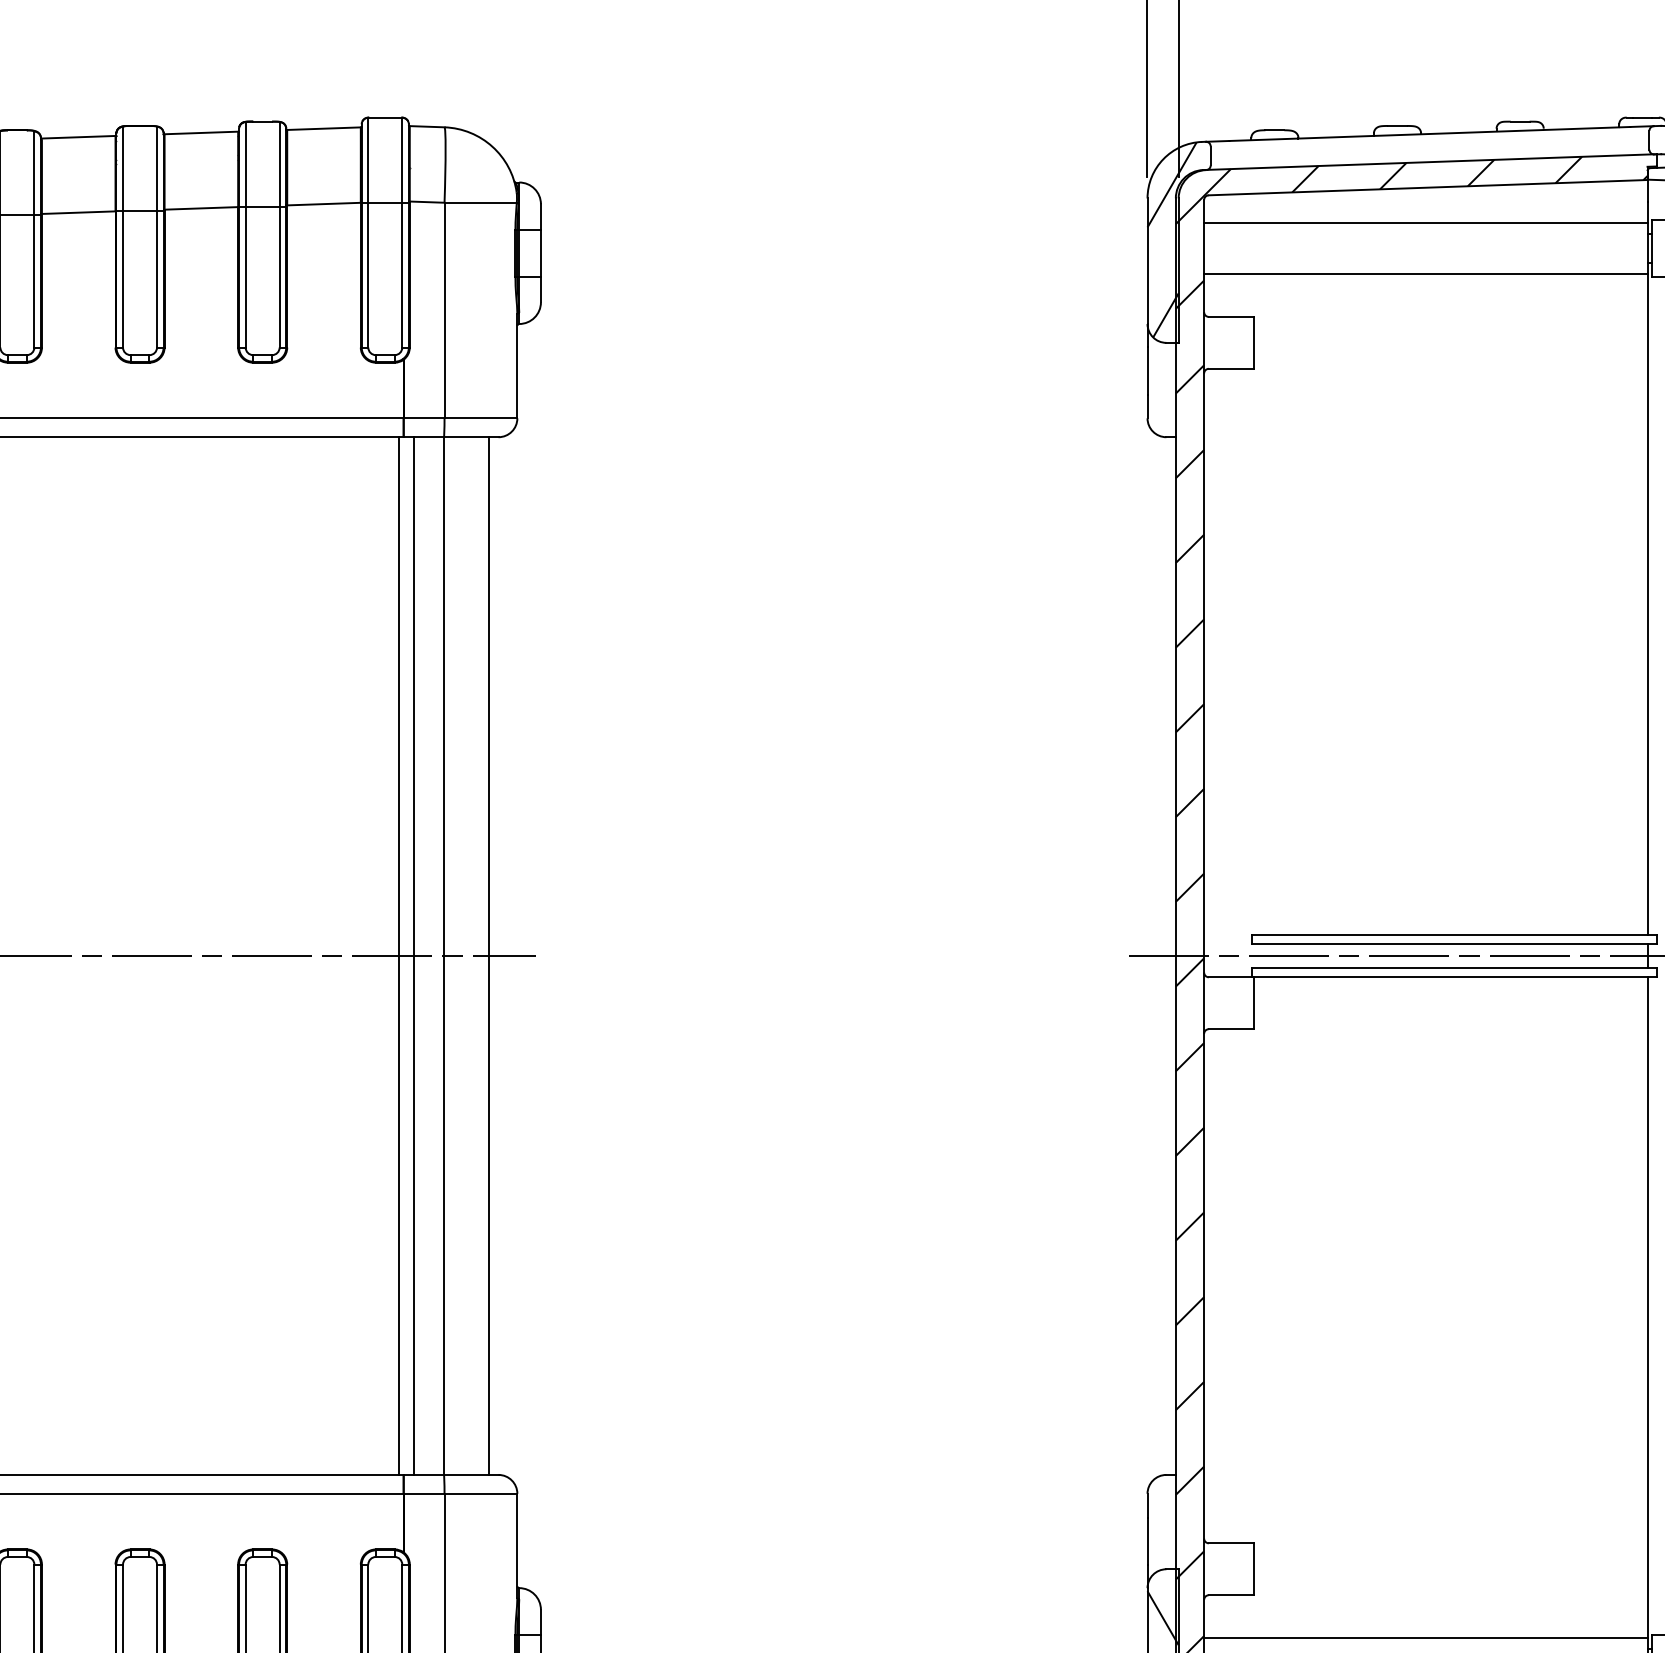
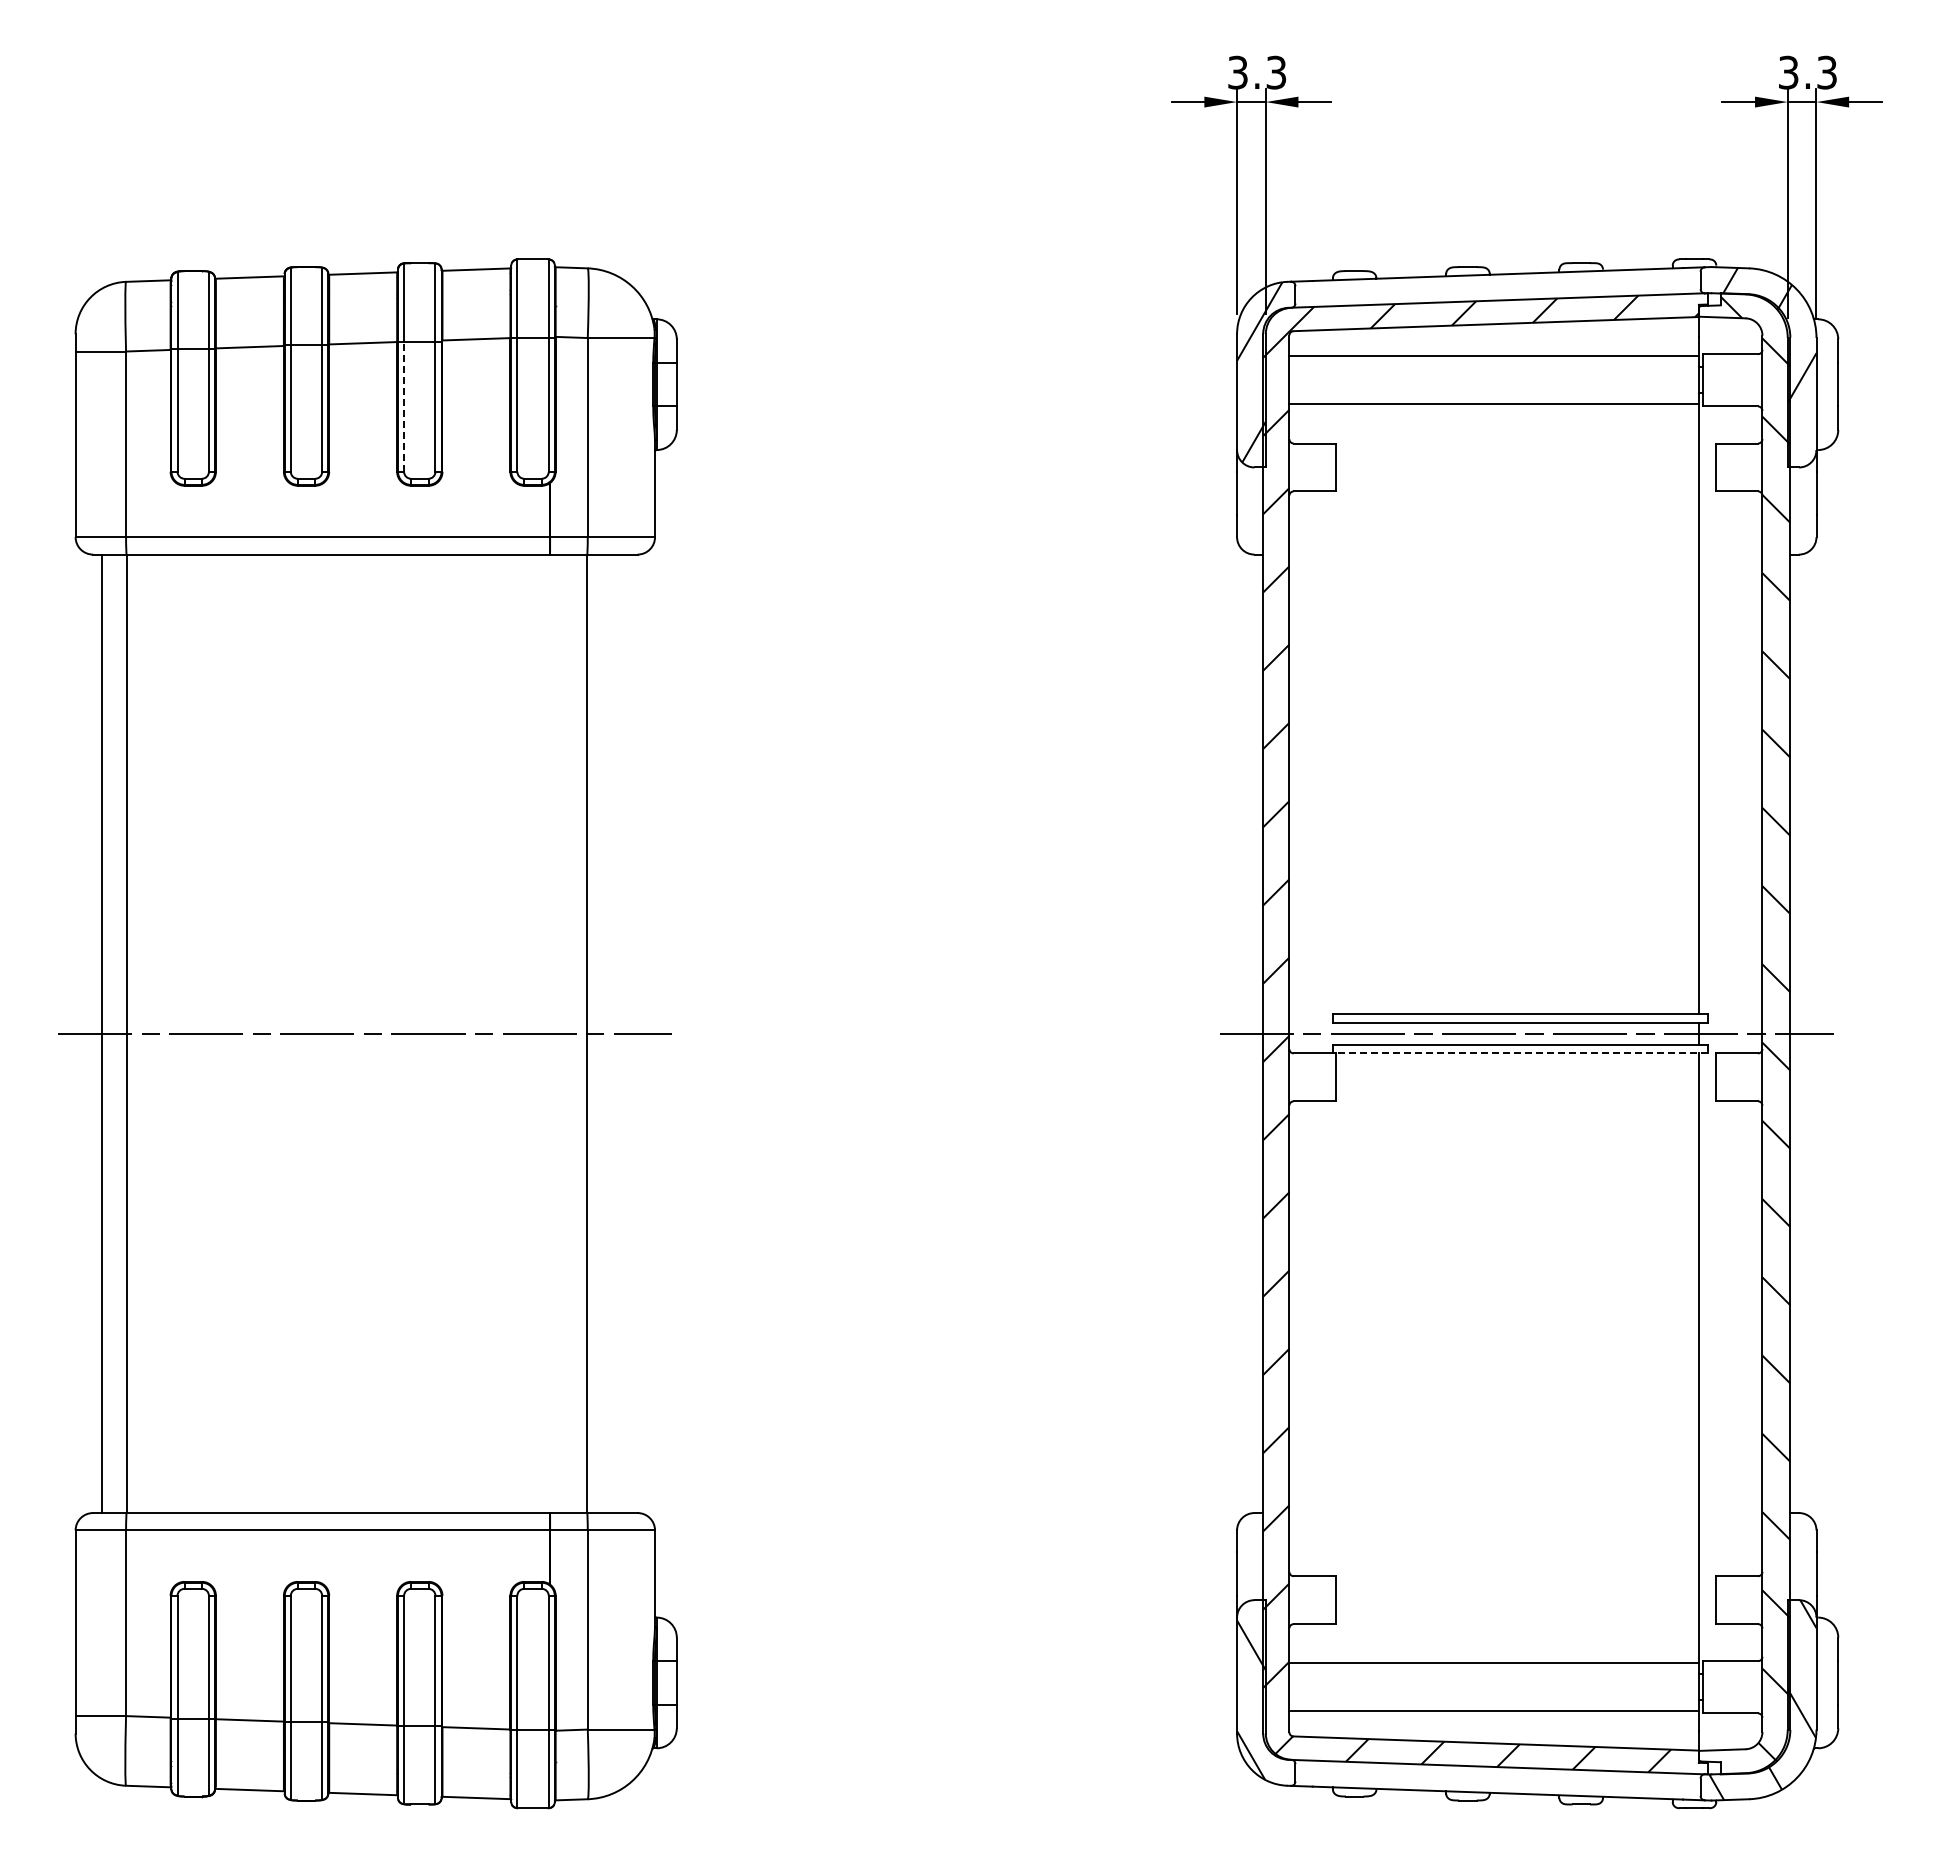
line: (246, 276) -> (404, 406), solid -> dashed
line: (399, 955) -> (546, 1033), removed
line: (413, 955) -> (559, 1033), removed
line: (488, 955) -> (628, 1033), removed
line: (1455, 977) -> (1521, 1053), solid -> dashed

